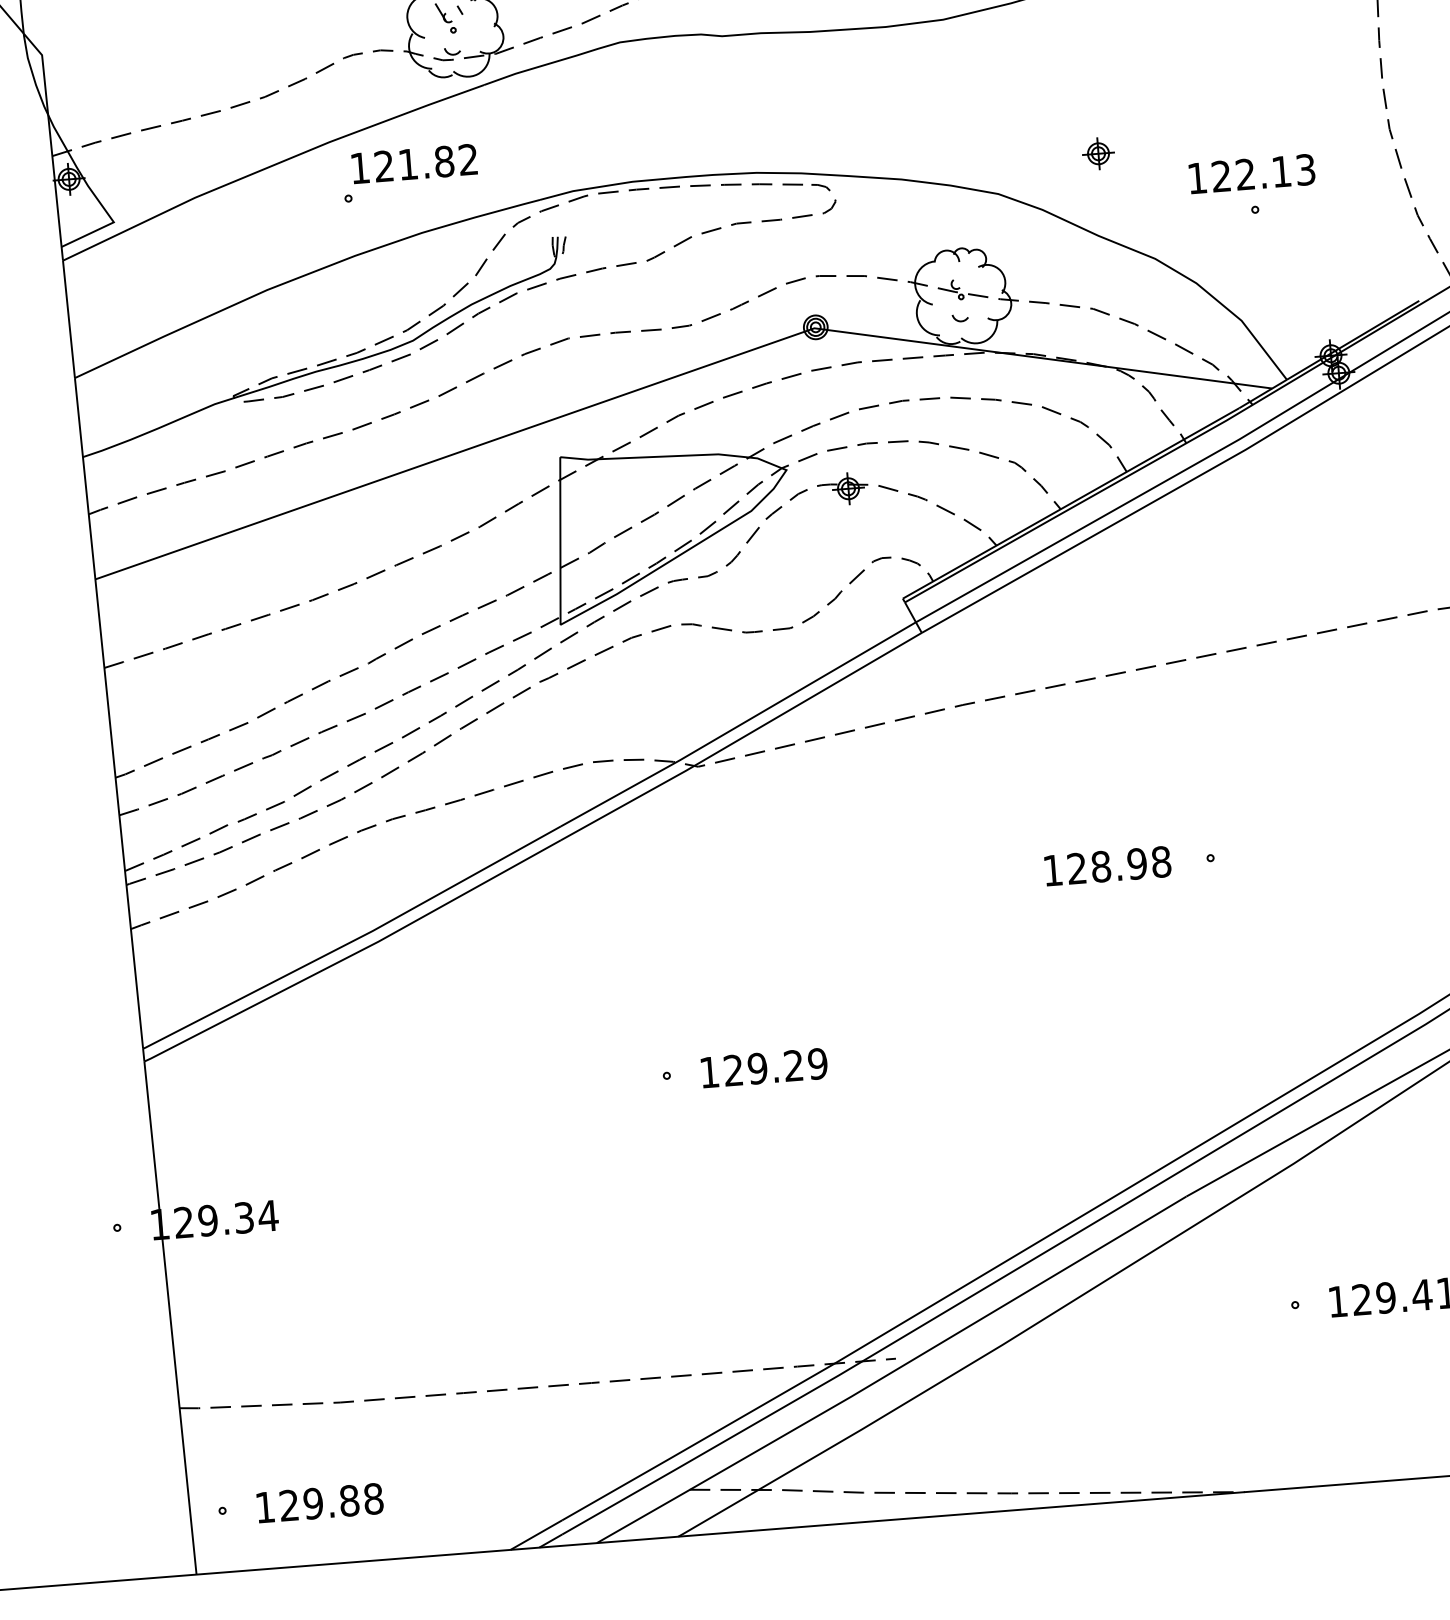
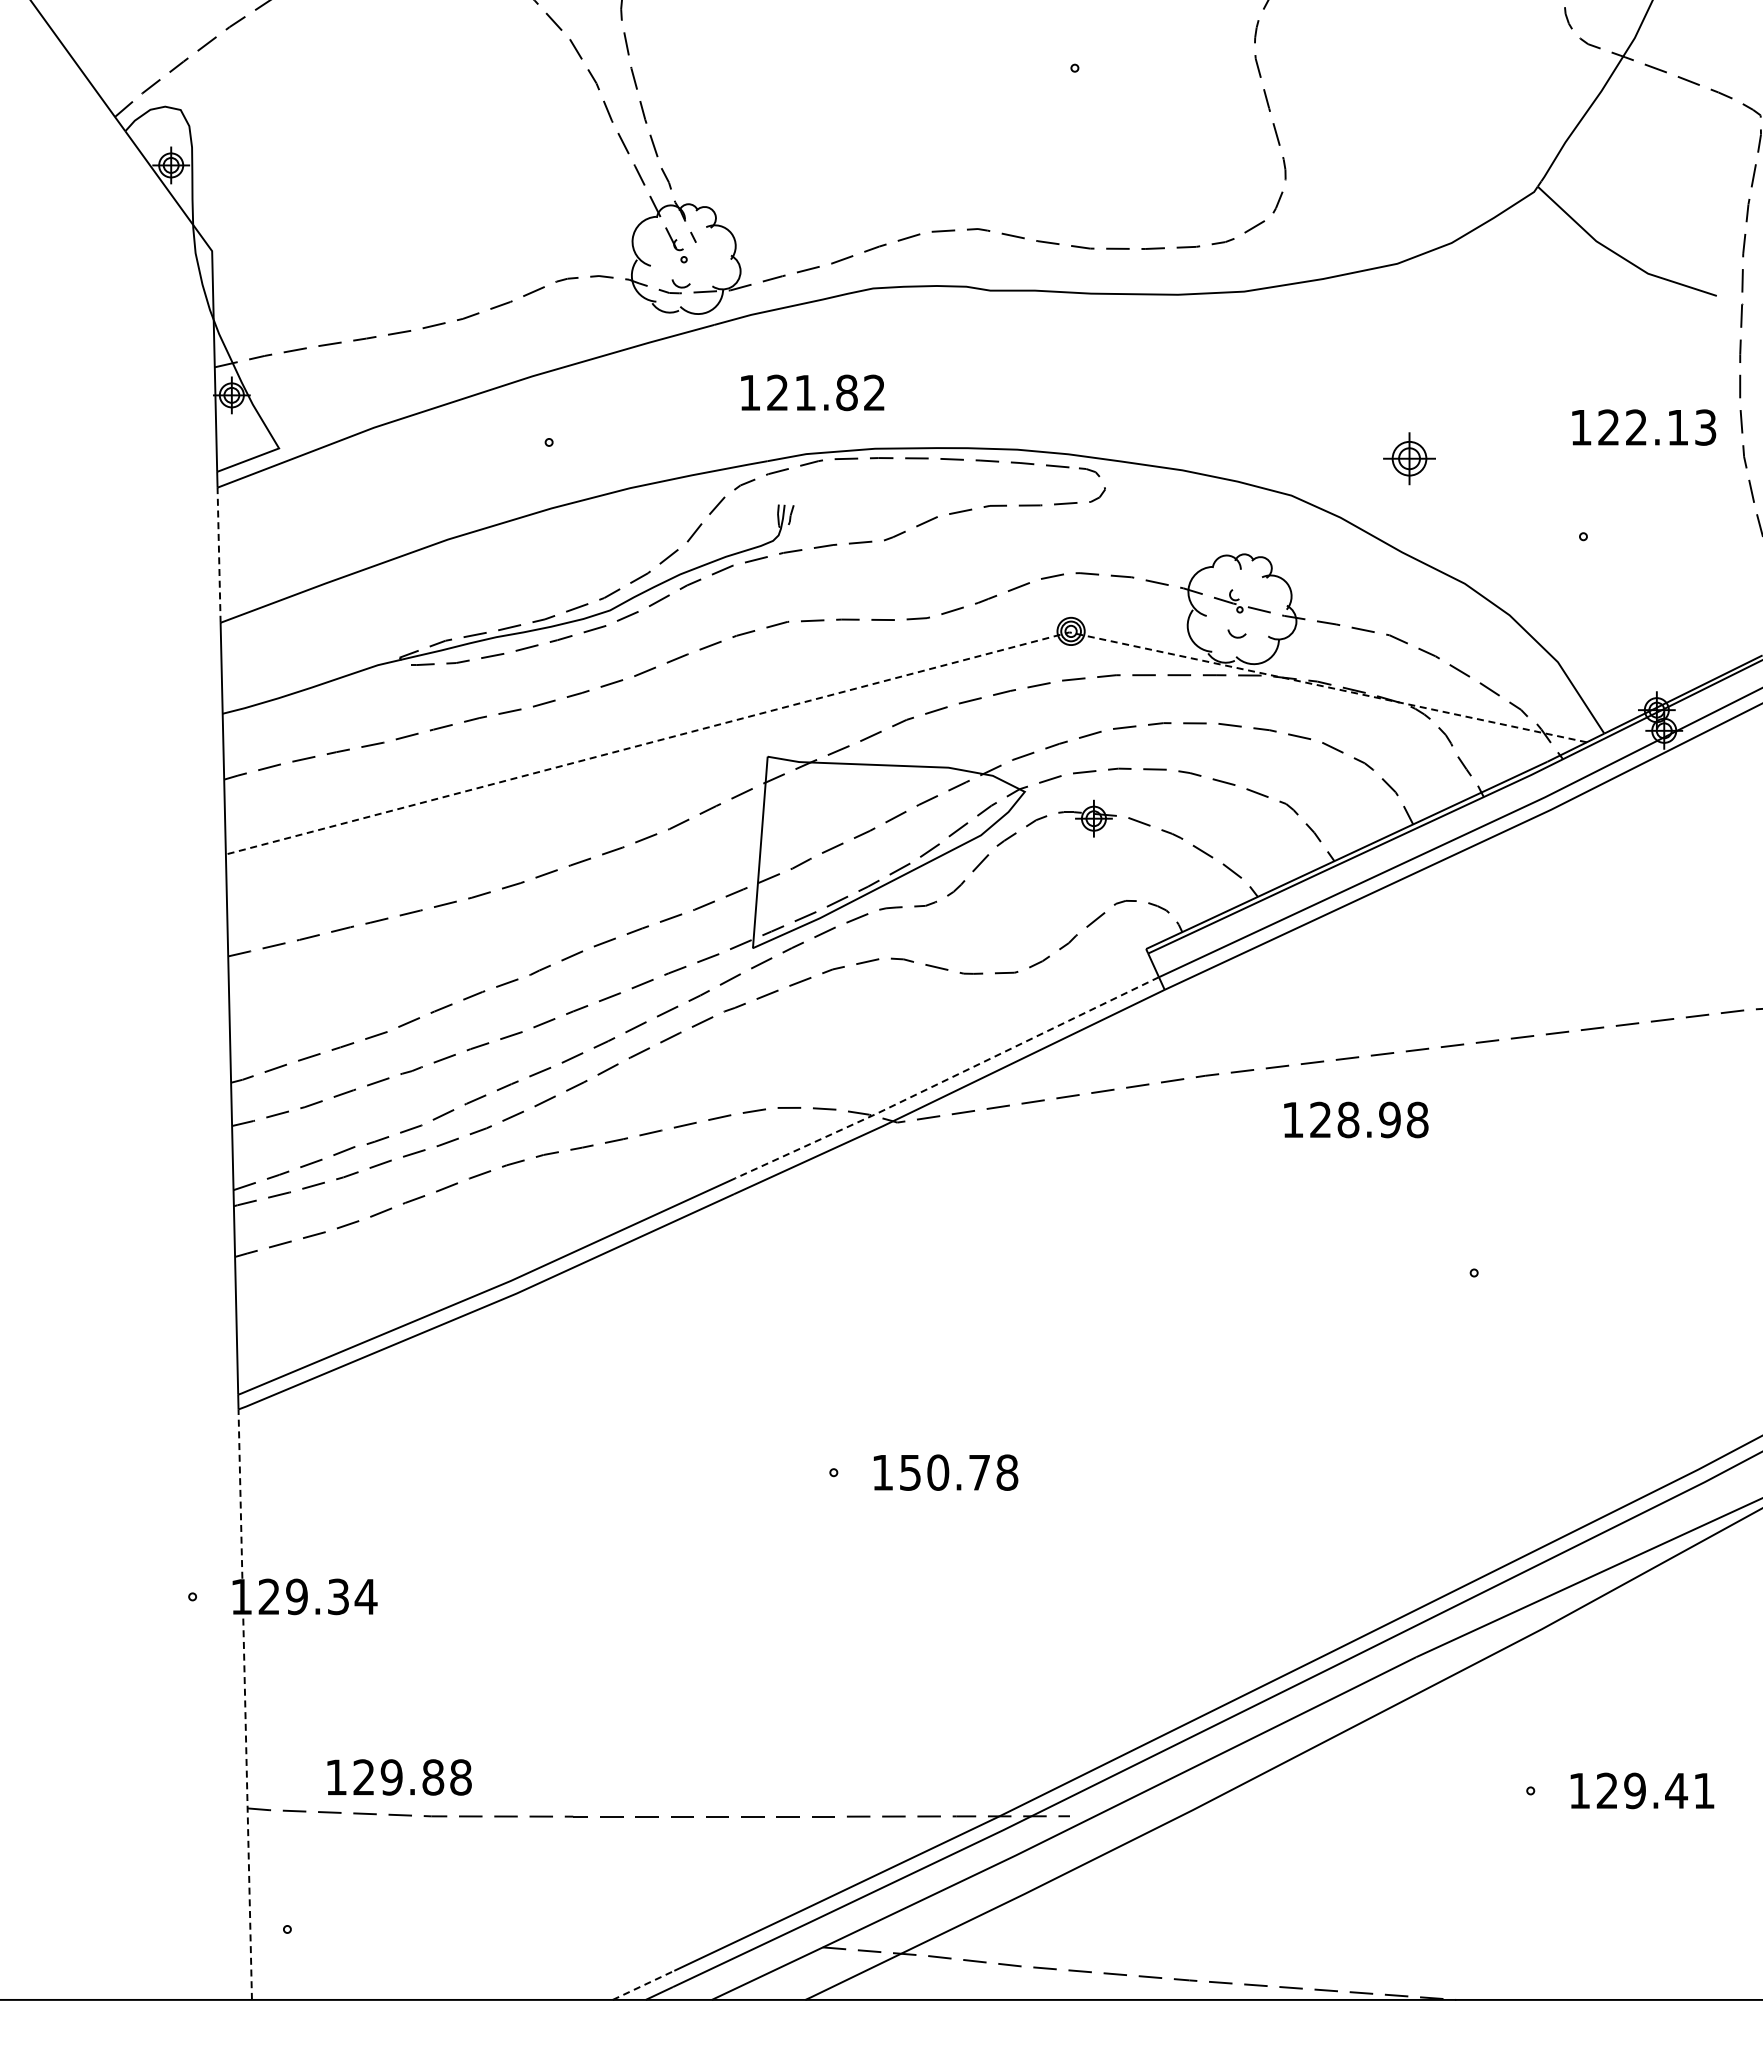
part: (1098, 153) -> (1409, 458), size x1.4
text: (414, 163) -> (812, 392), moved
text: (1252, 173) -> (1644, 427), moved
line: (69, 319) -> (219, 555), solid -> dashed
line: (672, 378) -> (903, 676), solid -> dashed
line: (738, 725) -> (947, 1079), solid -> dashed
text: (1108, 865) -> (1356, 1119), moved
text: (776, 1067) -> (959, 1472), 129.29 -> 150.78
line: (170, 1317) -> (245, 1704), solid -> dashed
text: (320, 1503) -> (399, 1777), moved
line: (536, 1535) -> (643, 1985), solid -> dashed

